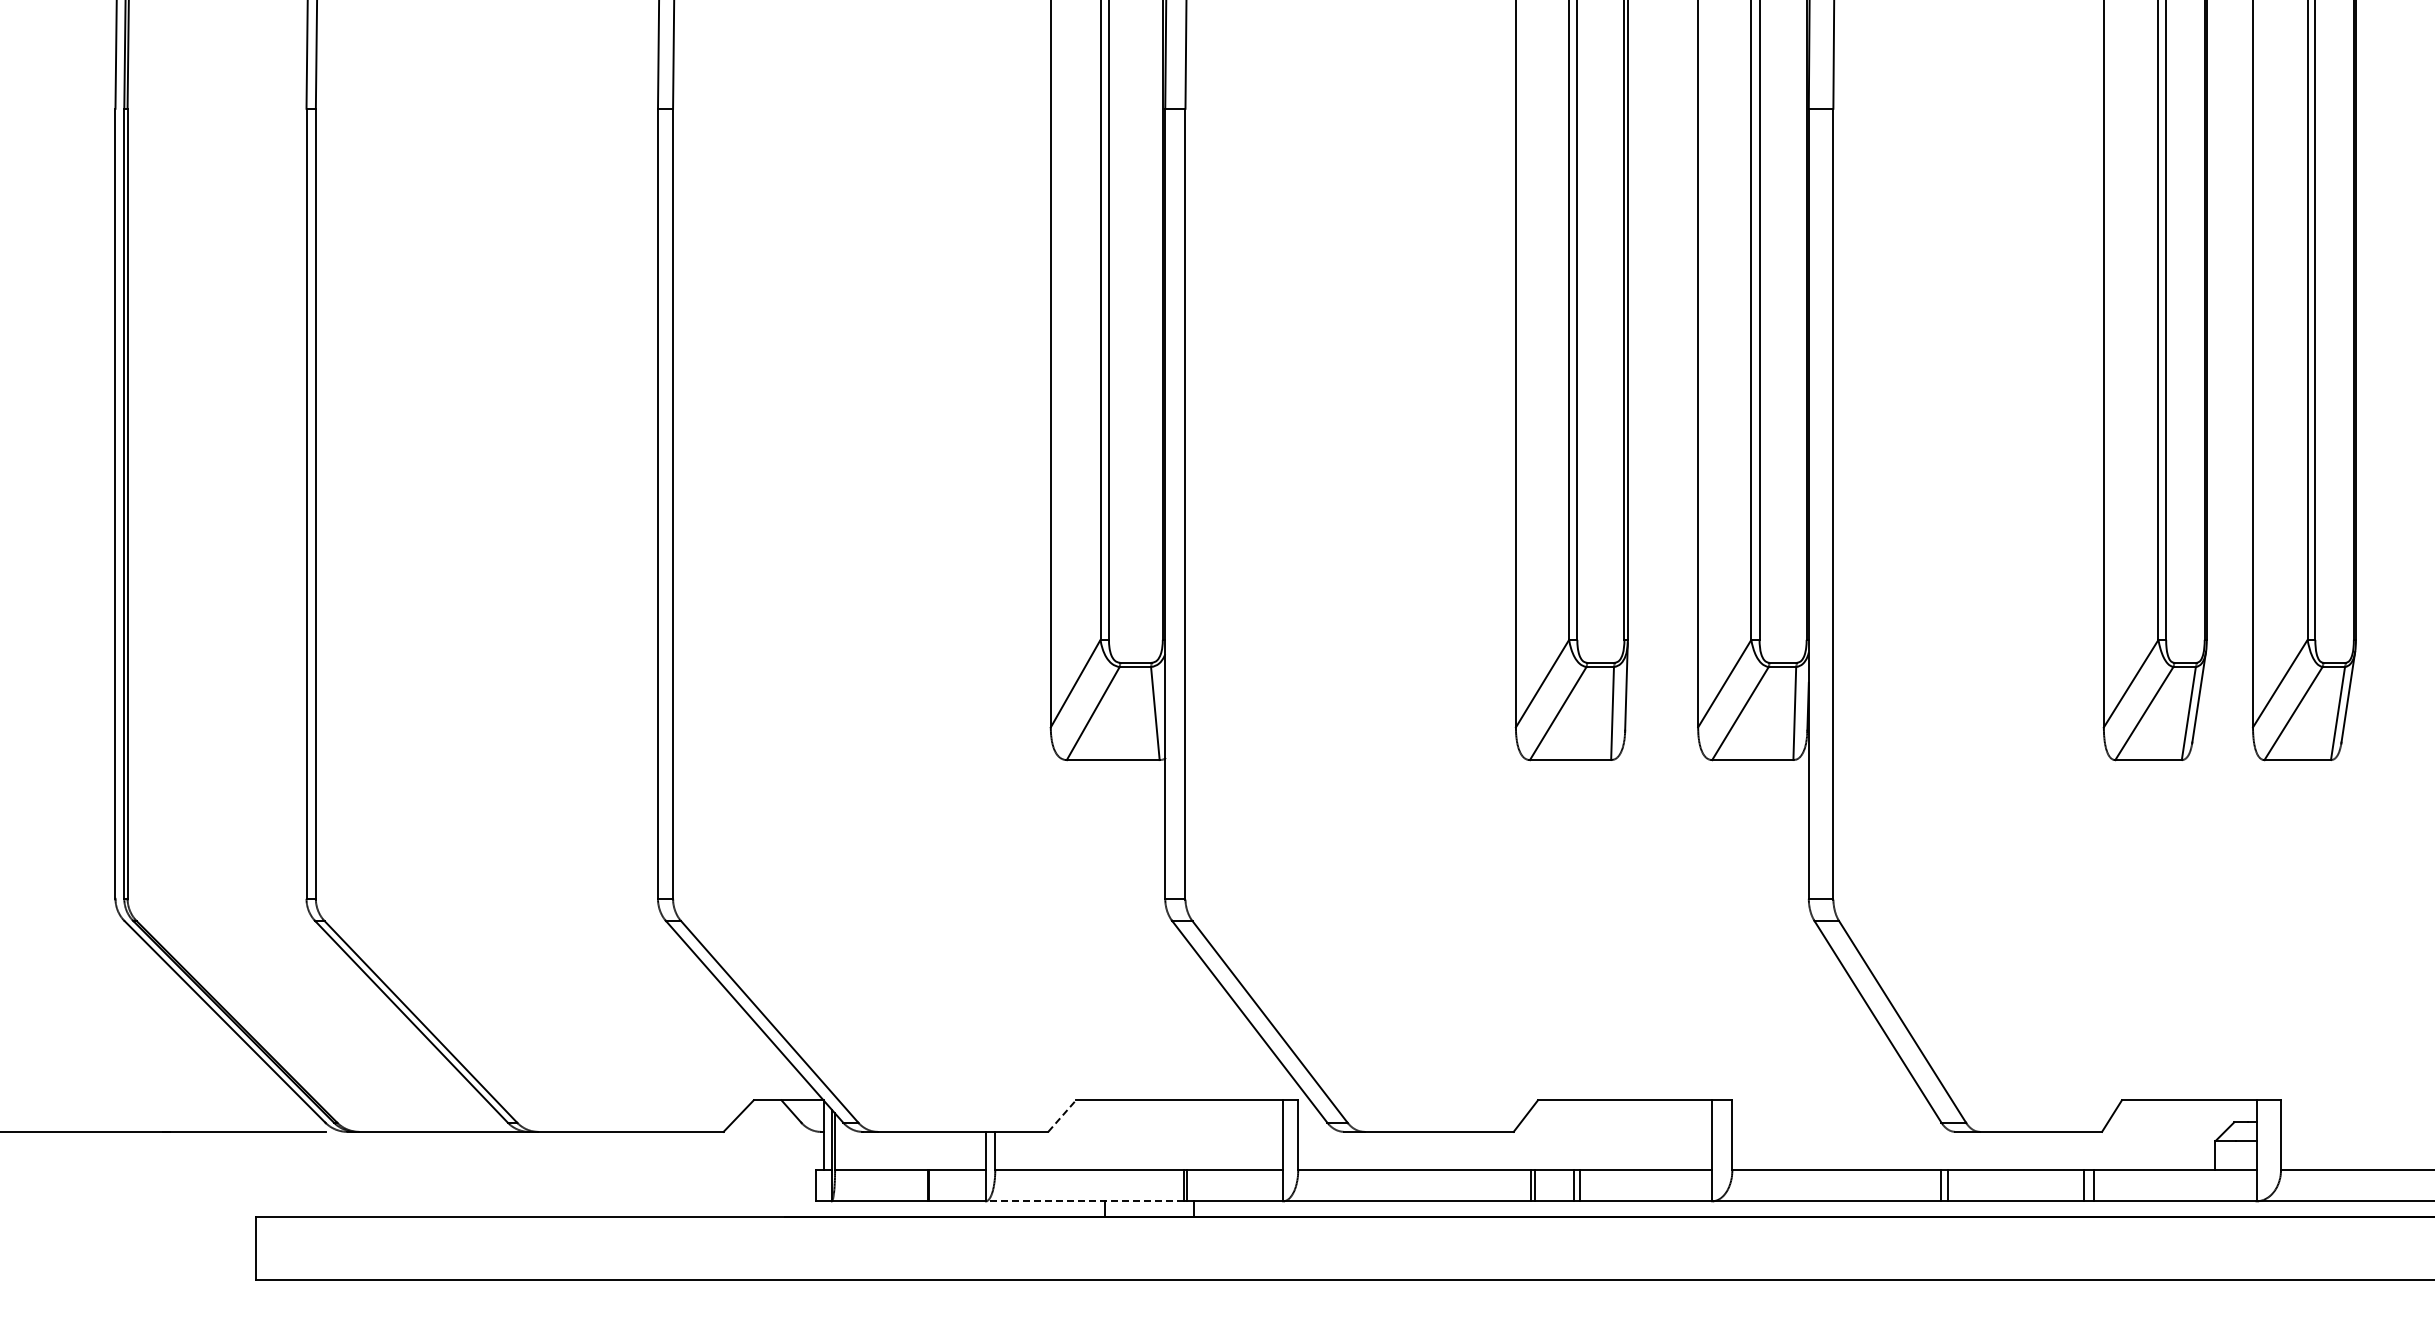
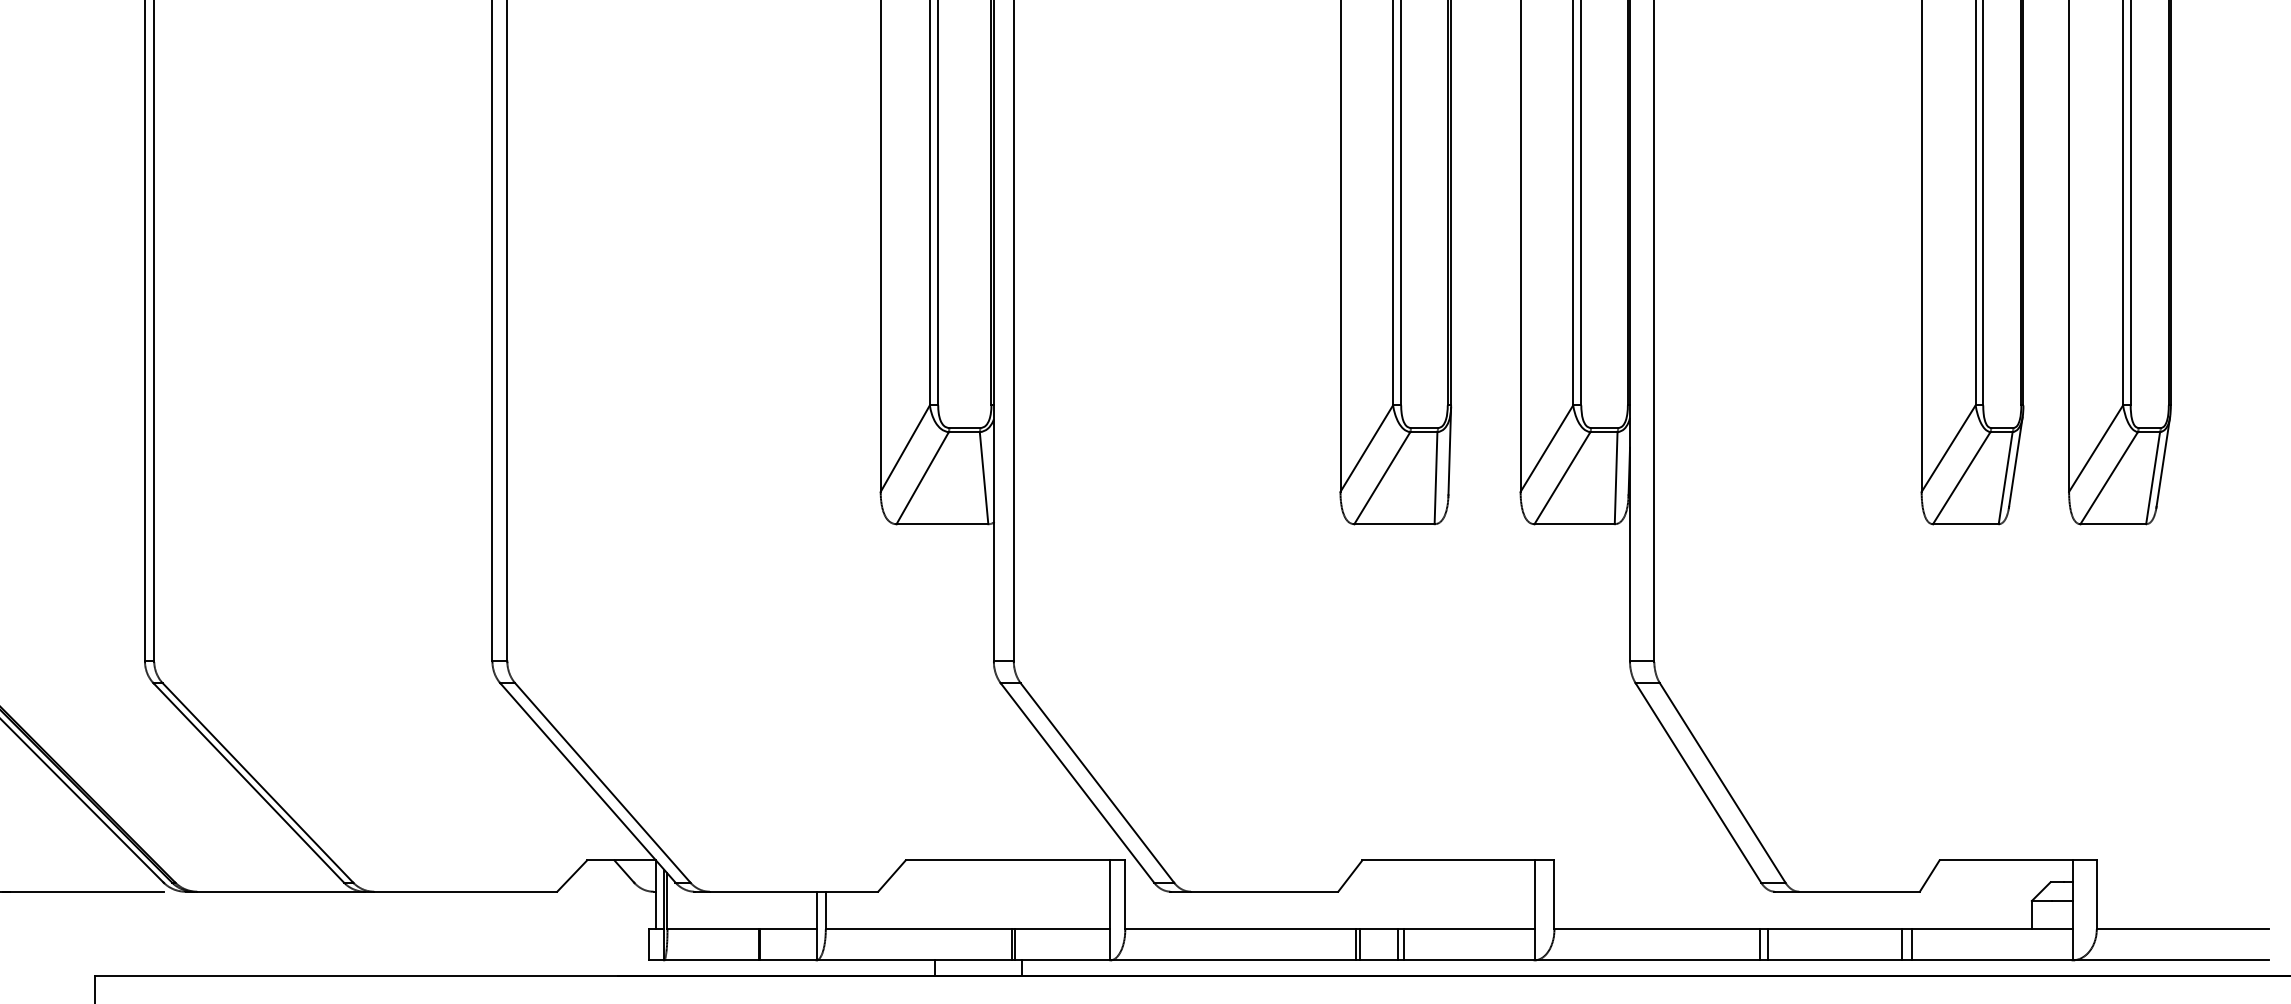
line: (1062, 1115) -> (892, 875), dashed -> solid
line: (1084, 1201) -> (914, 960), dashed -> solid

